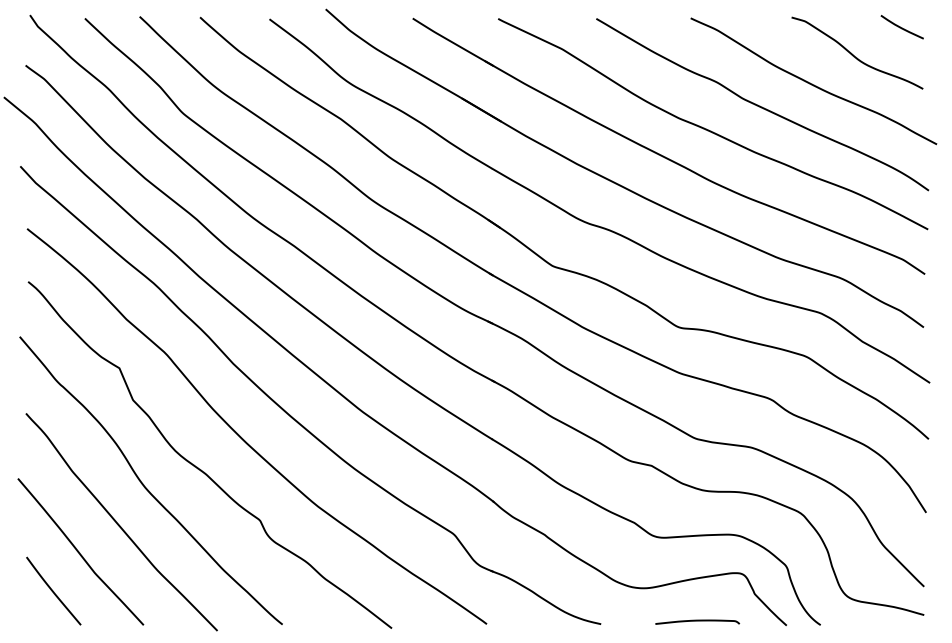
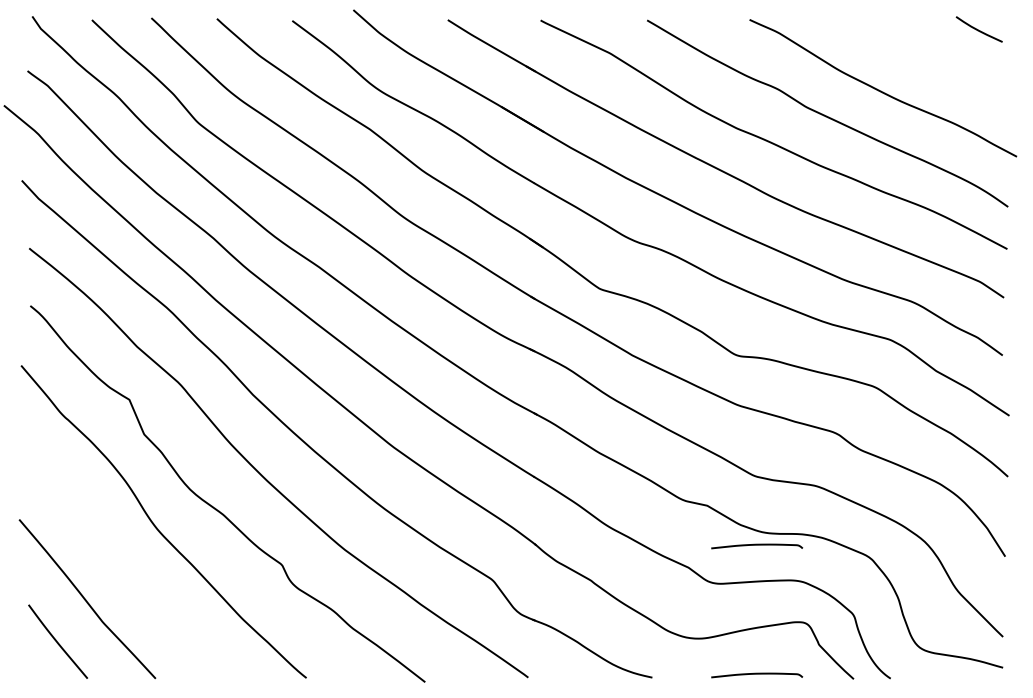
curve: (856, 56) -> (929, 61), removed
curve: (697, 502) -> (757, 545), added
curve: (118, 523) -> (128, 568), removed

